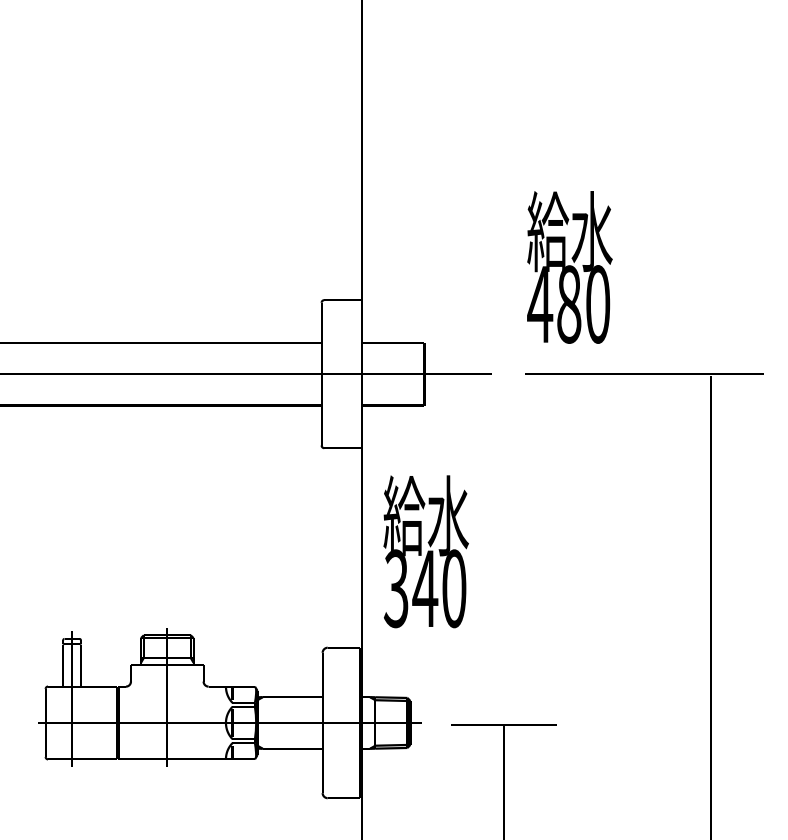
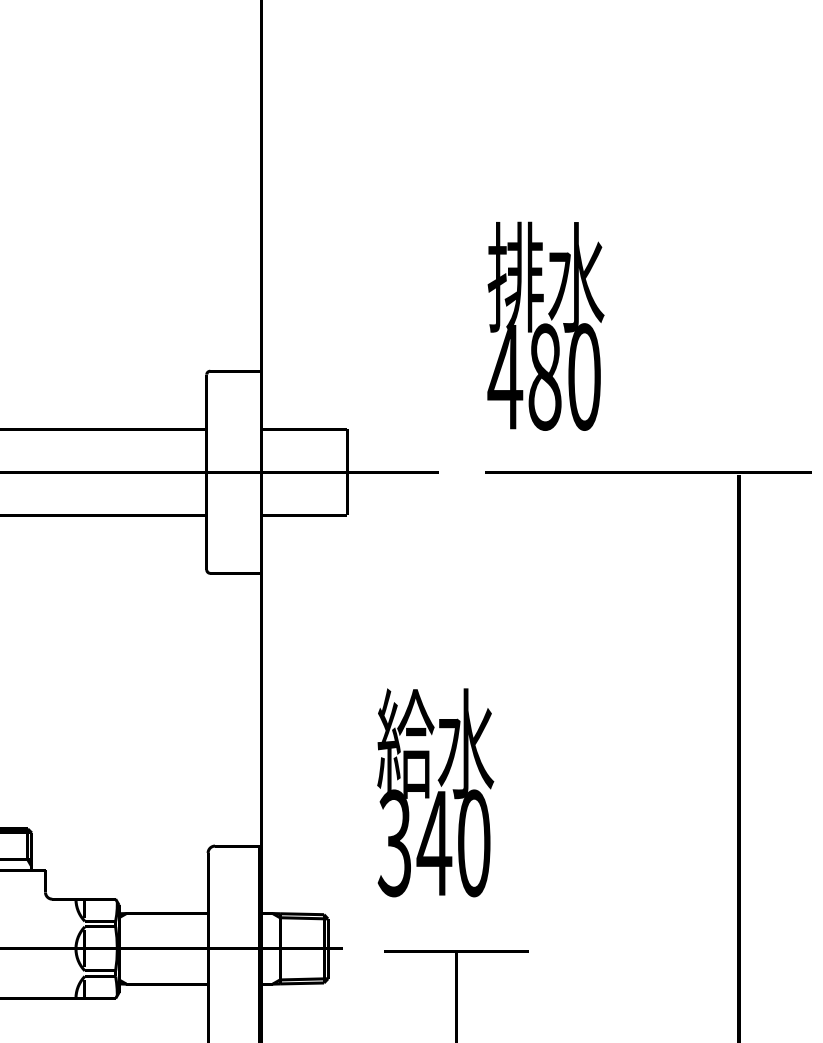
text: (548, 231) -> (516, 277), 給水 -> 排水
text: (425, 551) -> (434, 792), moved

